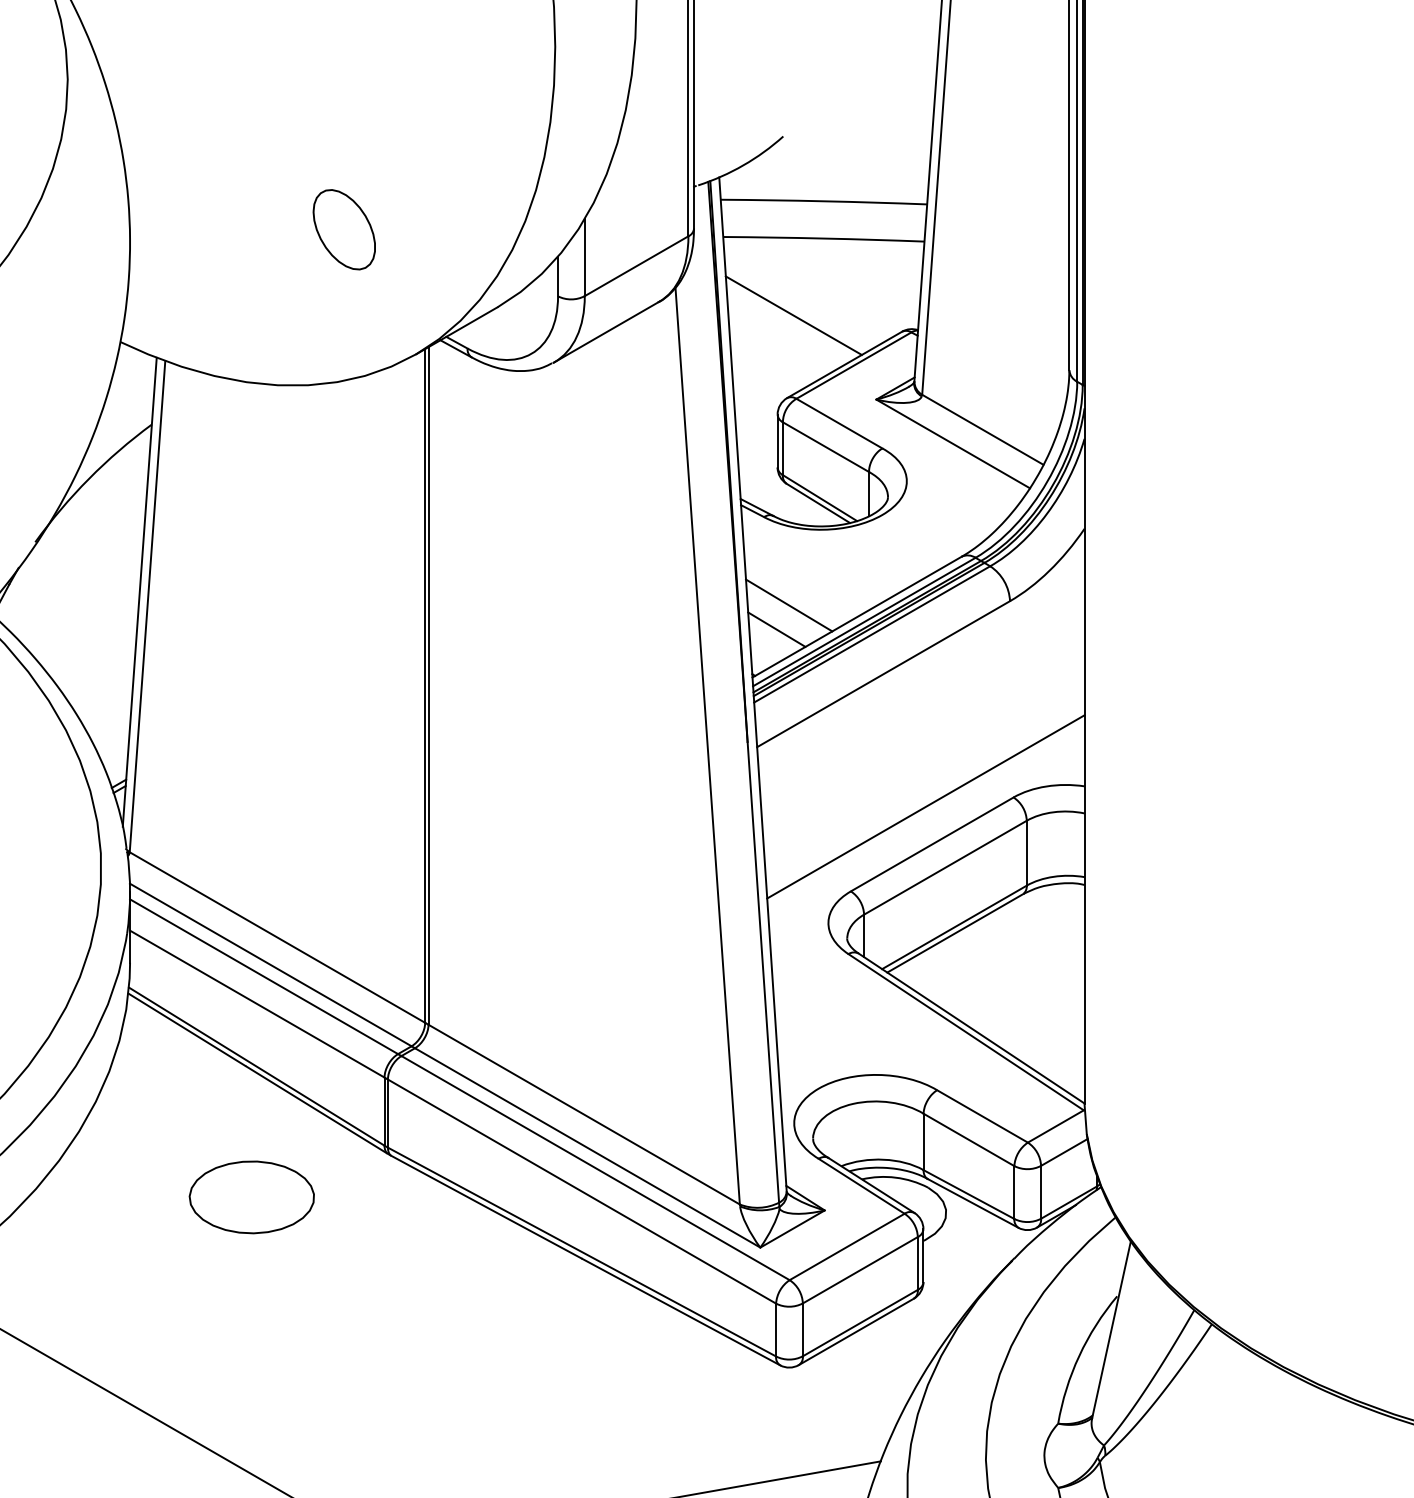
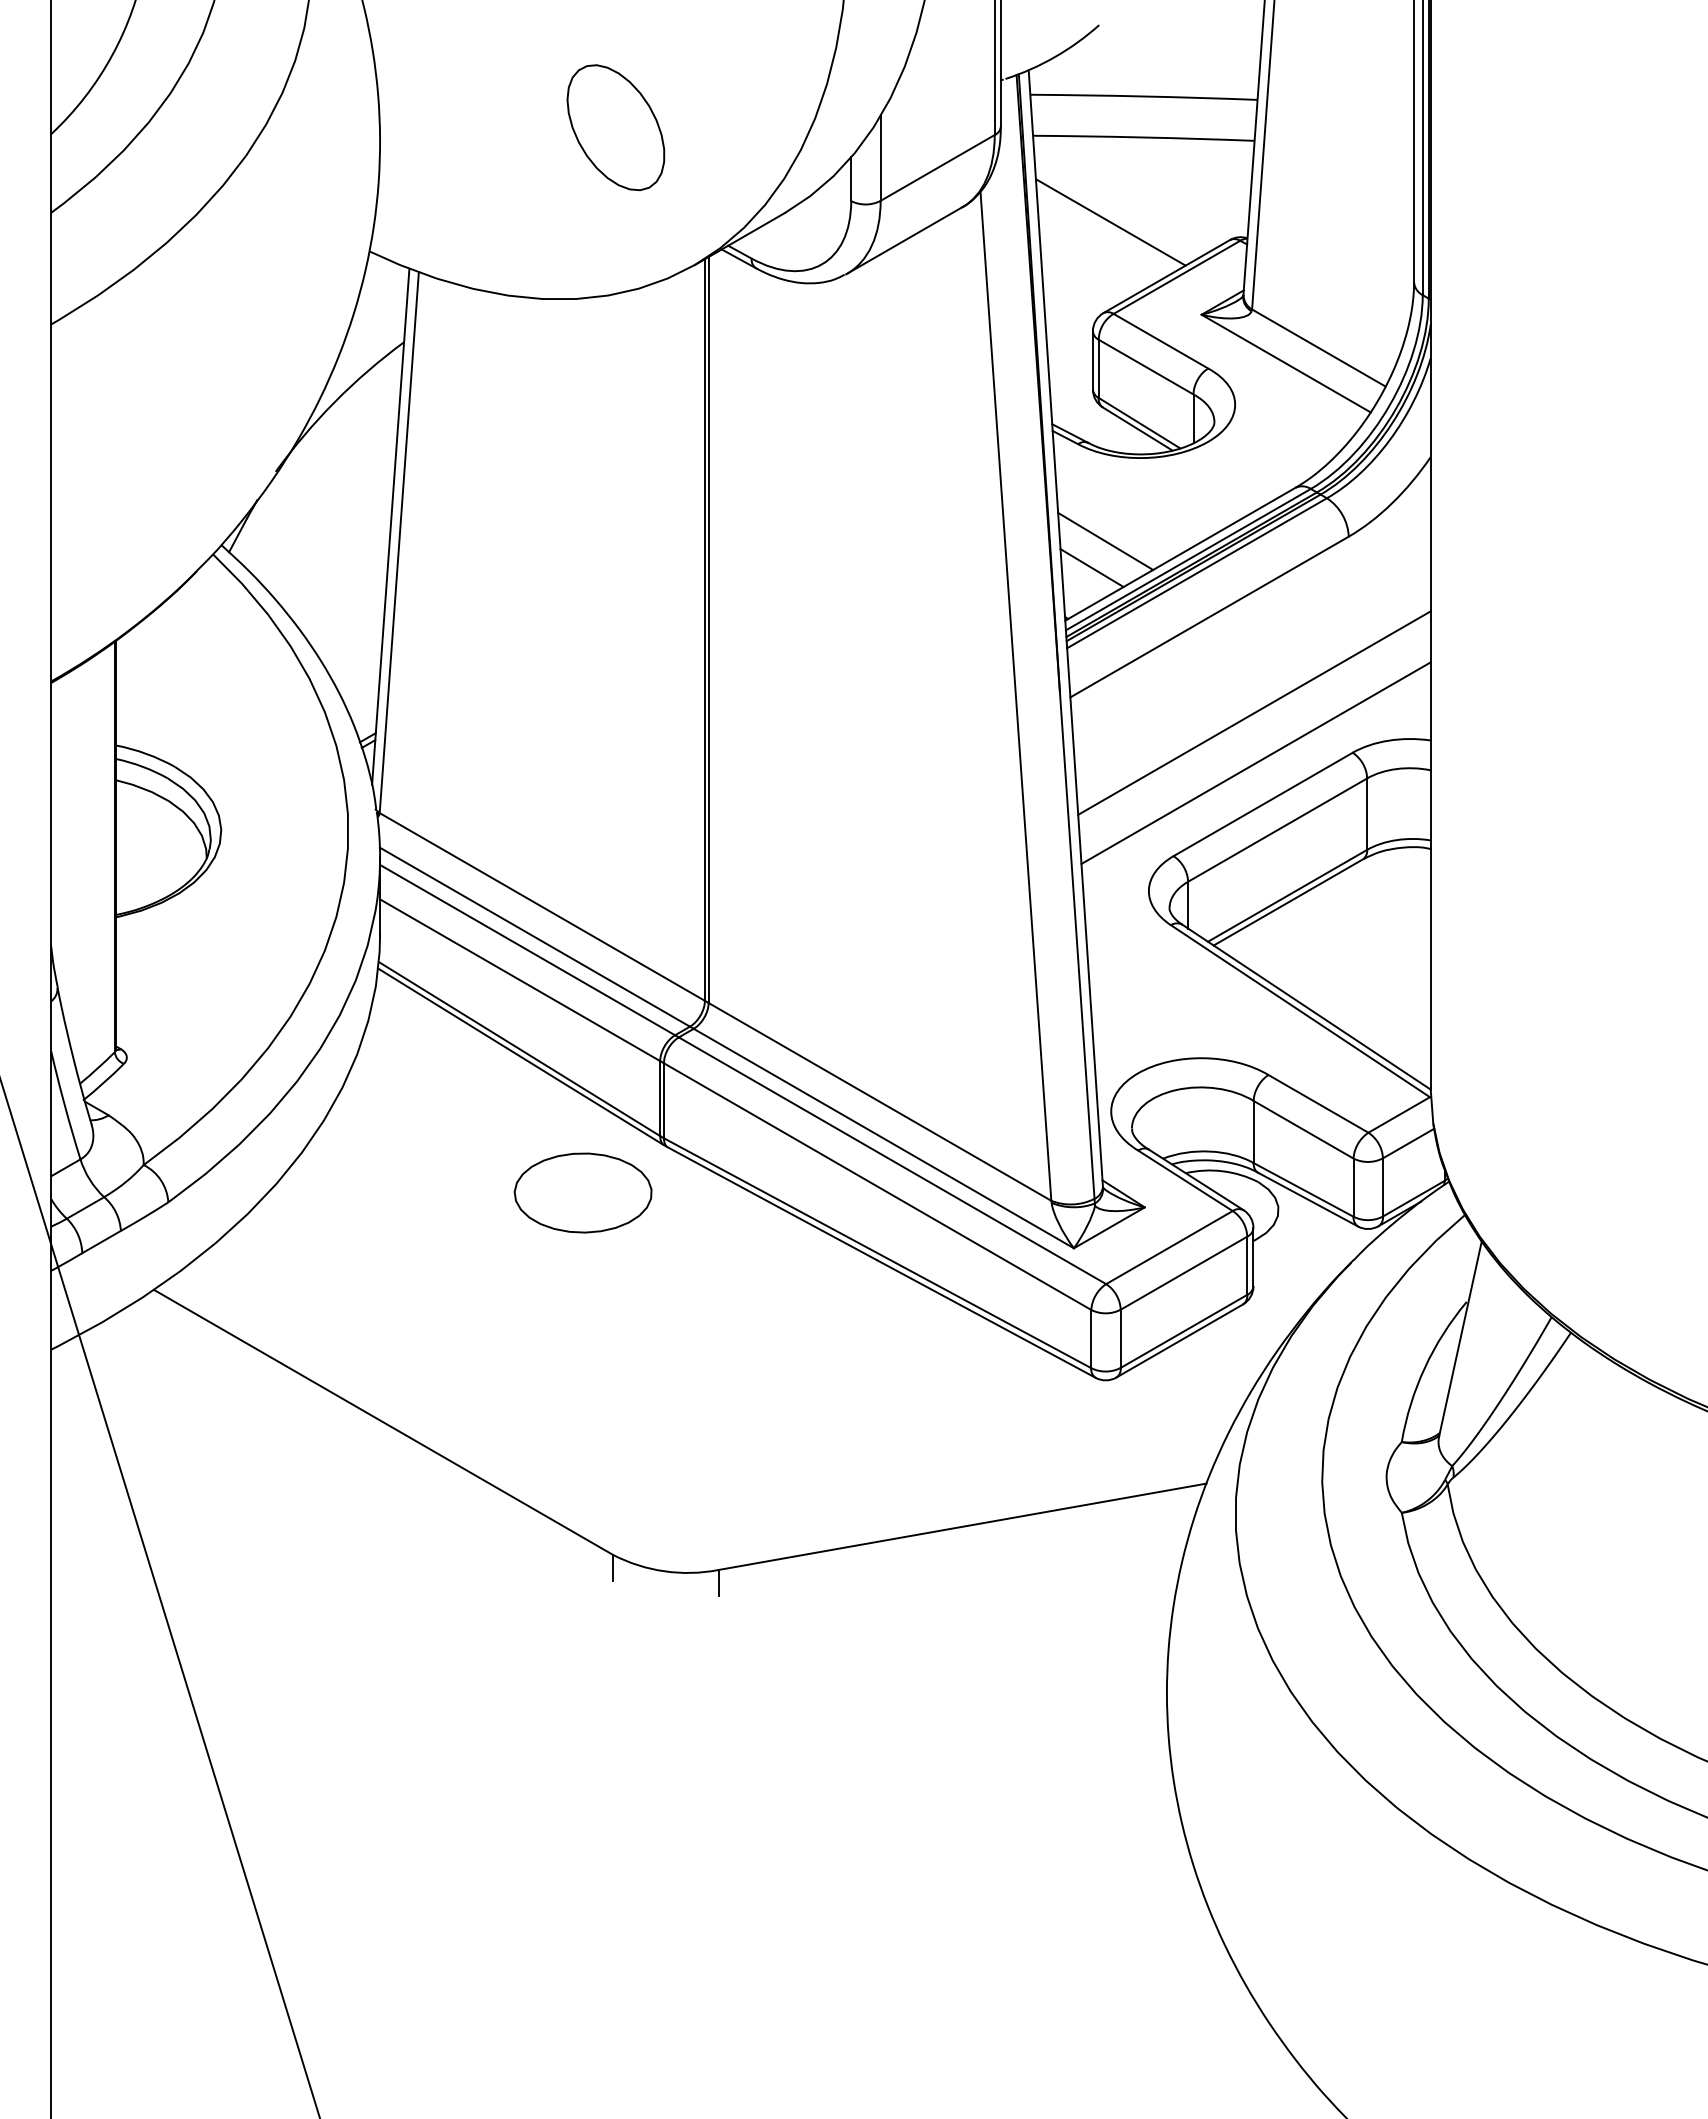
part: (343, 229) -> (615, 127), size x1.43
line: (924, 760) -> (1254, 712), added
part: (251, 1196) -> (582, 1192), moved

